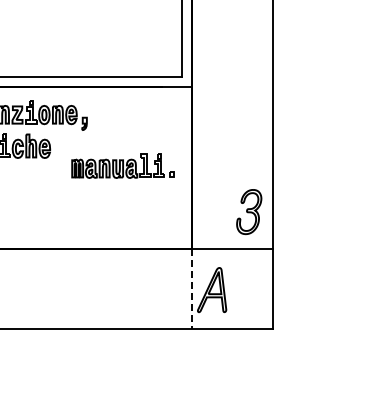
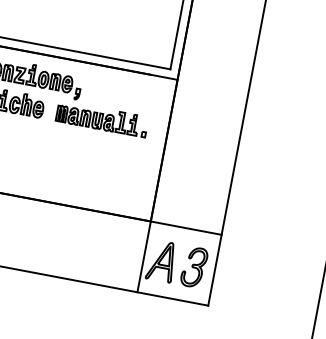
part: (122, 165) -> (101, 118), moved
part: (249, 212) -> (194, 267), moved
line: (191, 289) -> (143, 257), dashed -> solid

